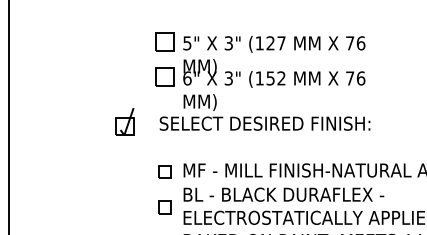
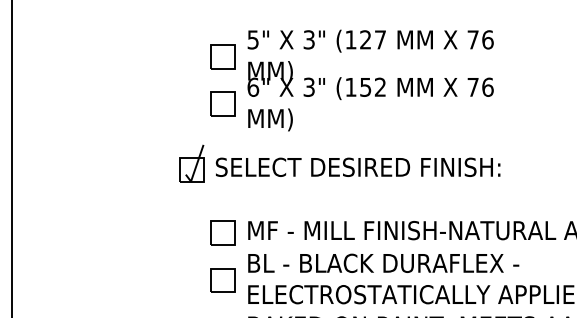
text: (274, 72) -> (370, 79), moved
part: (124, 121) -> (191, 163), moved
part: (164, 171) -> (222, 231), size x1.43
part: (164, 207) -> (222, 280), size x1.43

